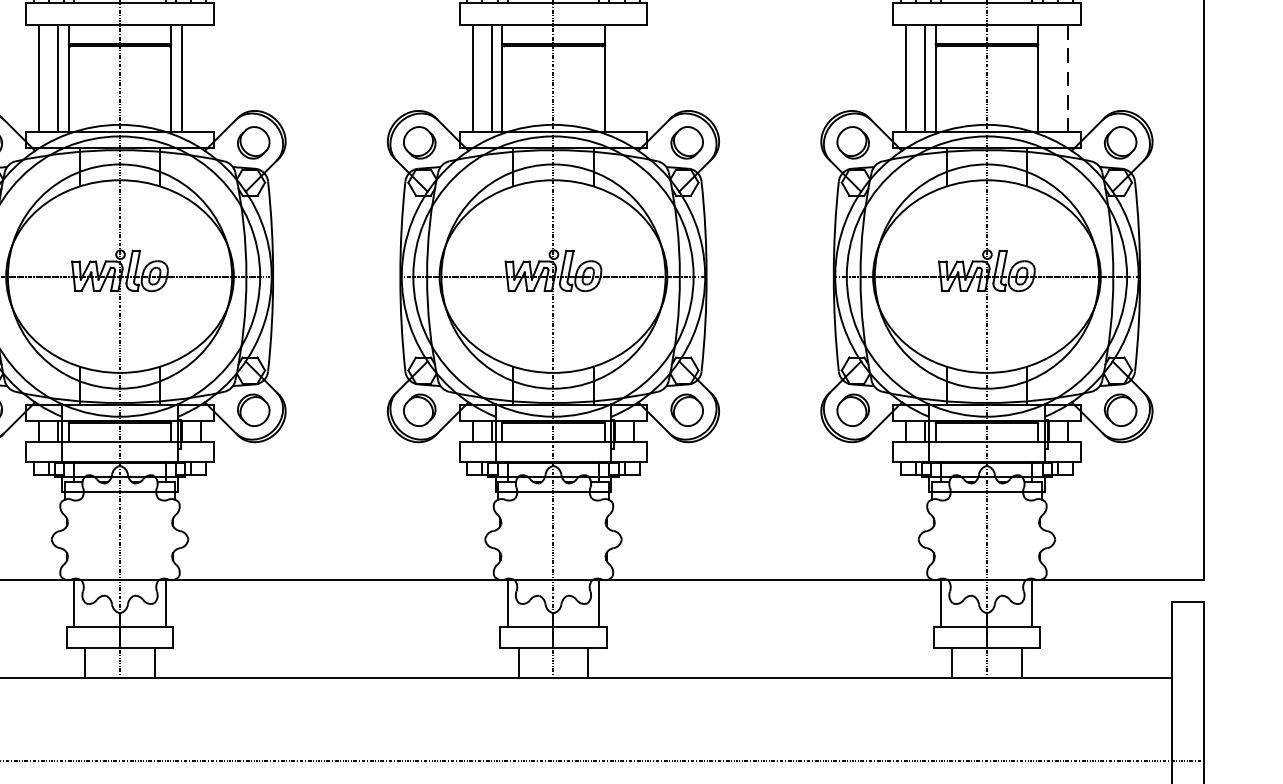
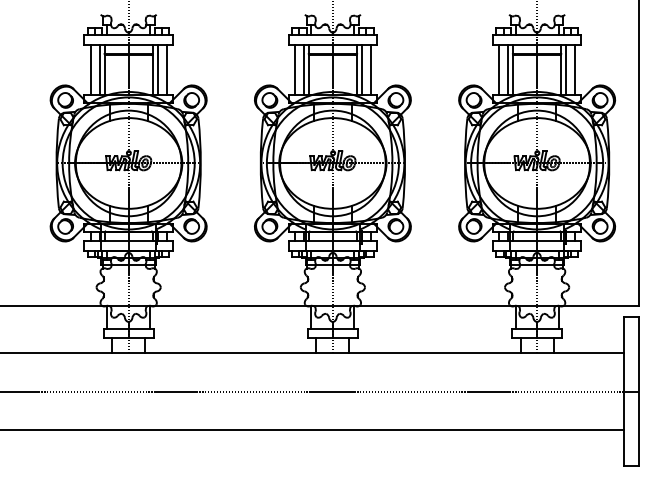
line: (200, 77) -> (166, 69), added
line: (614, 77) -> (361, 69), added
line: (633, 77) -> (370, 69), added
line: (1049, 77) -> (566, 69), added
line: (1068, 79) -> (575, 70), dashed -> solid

